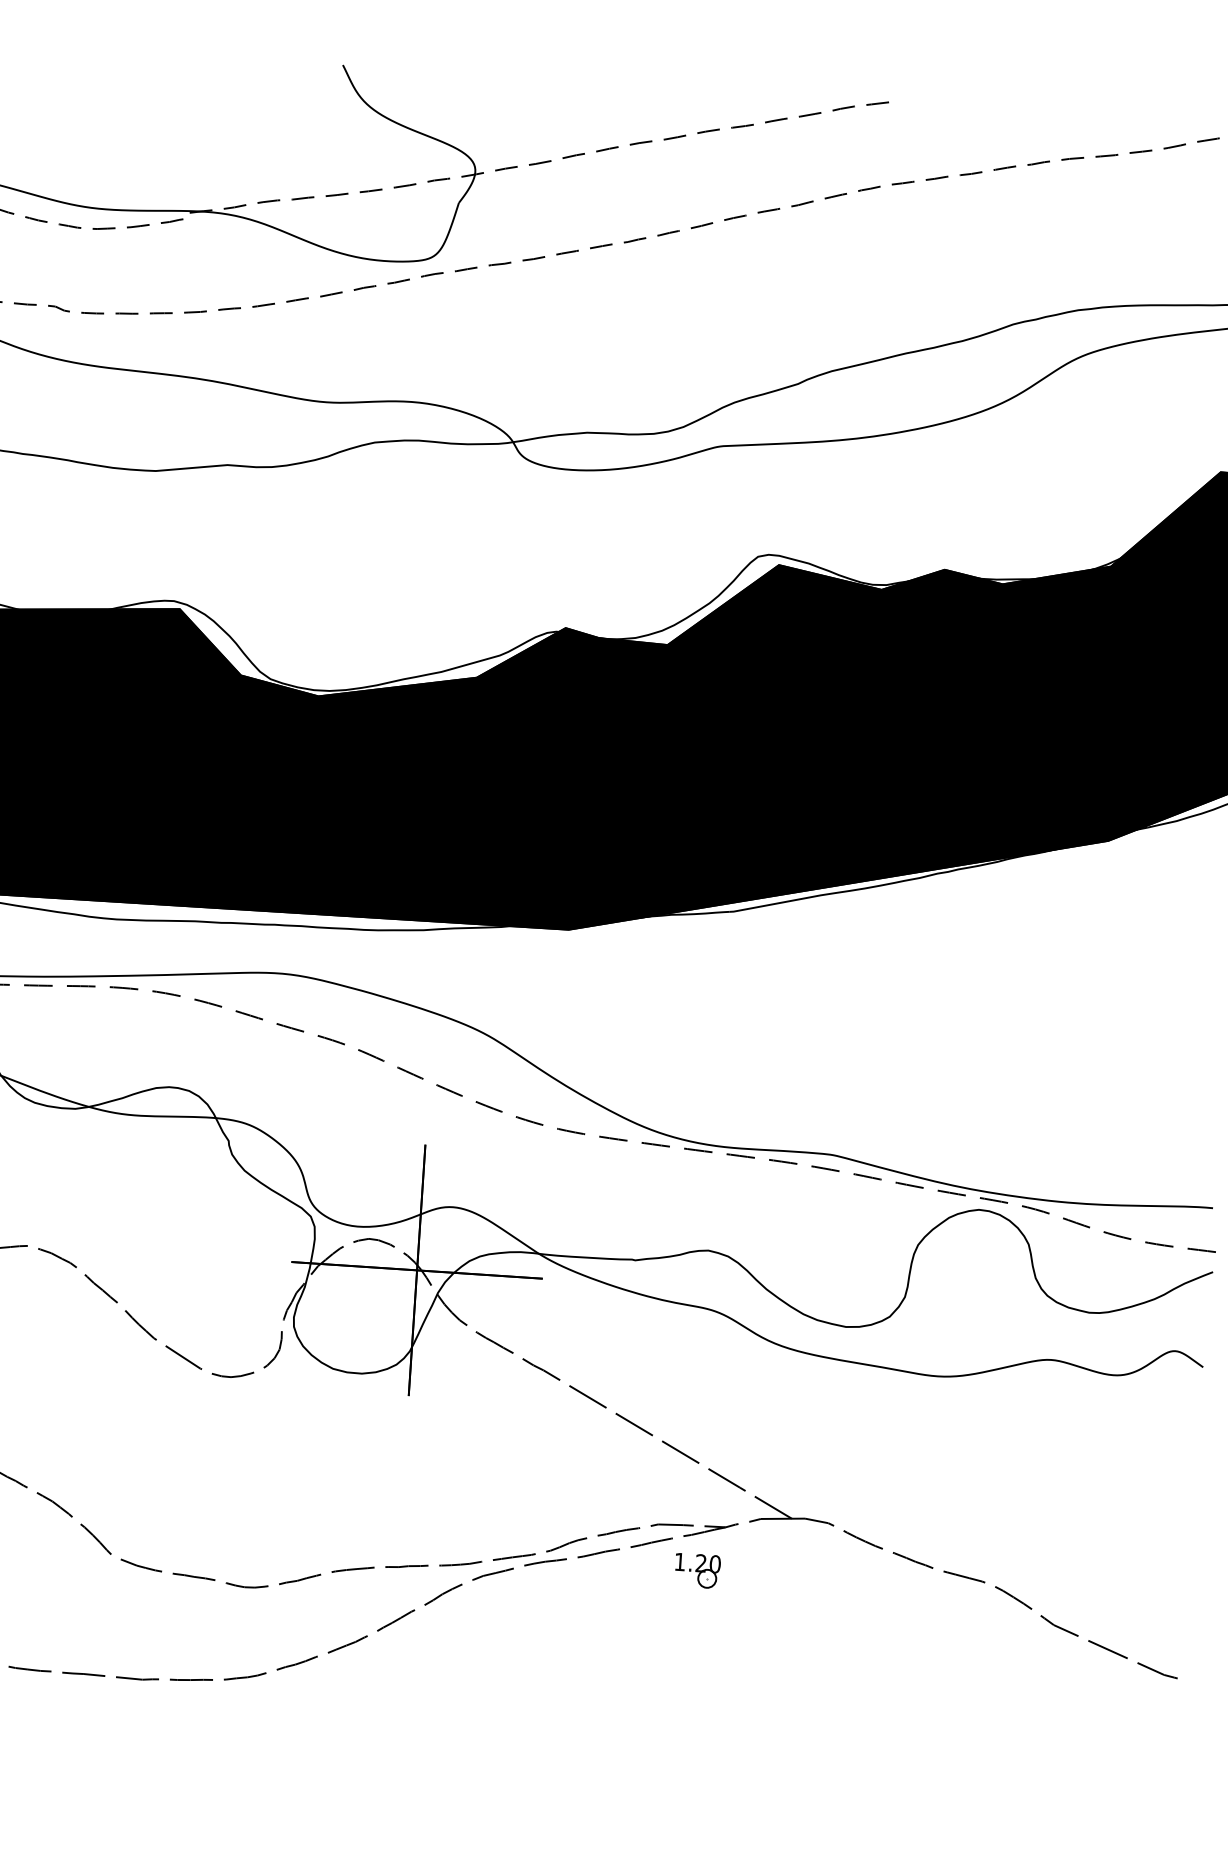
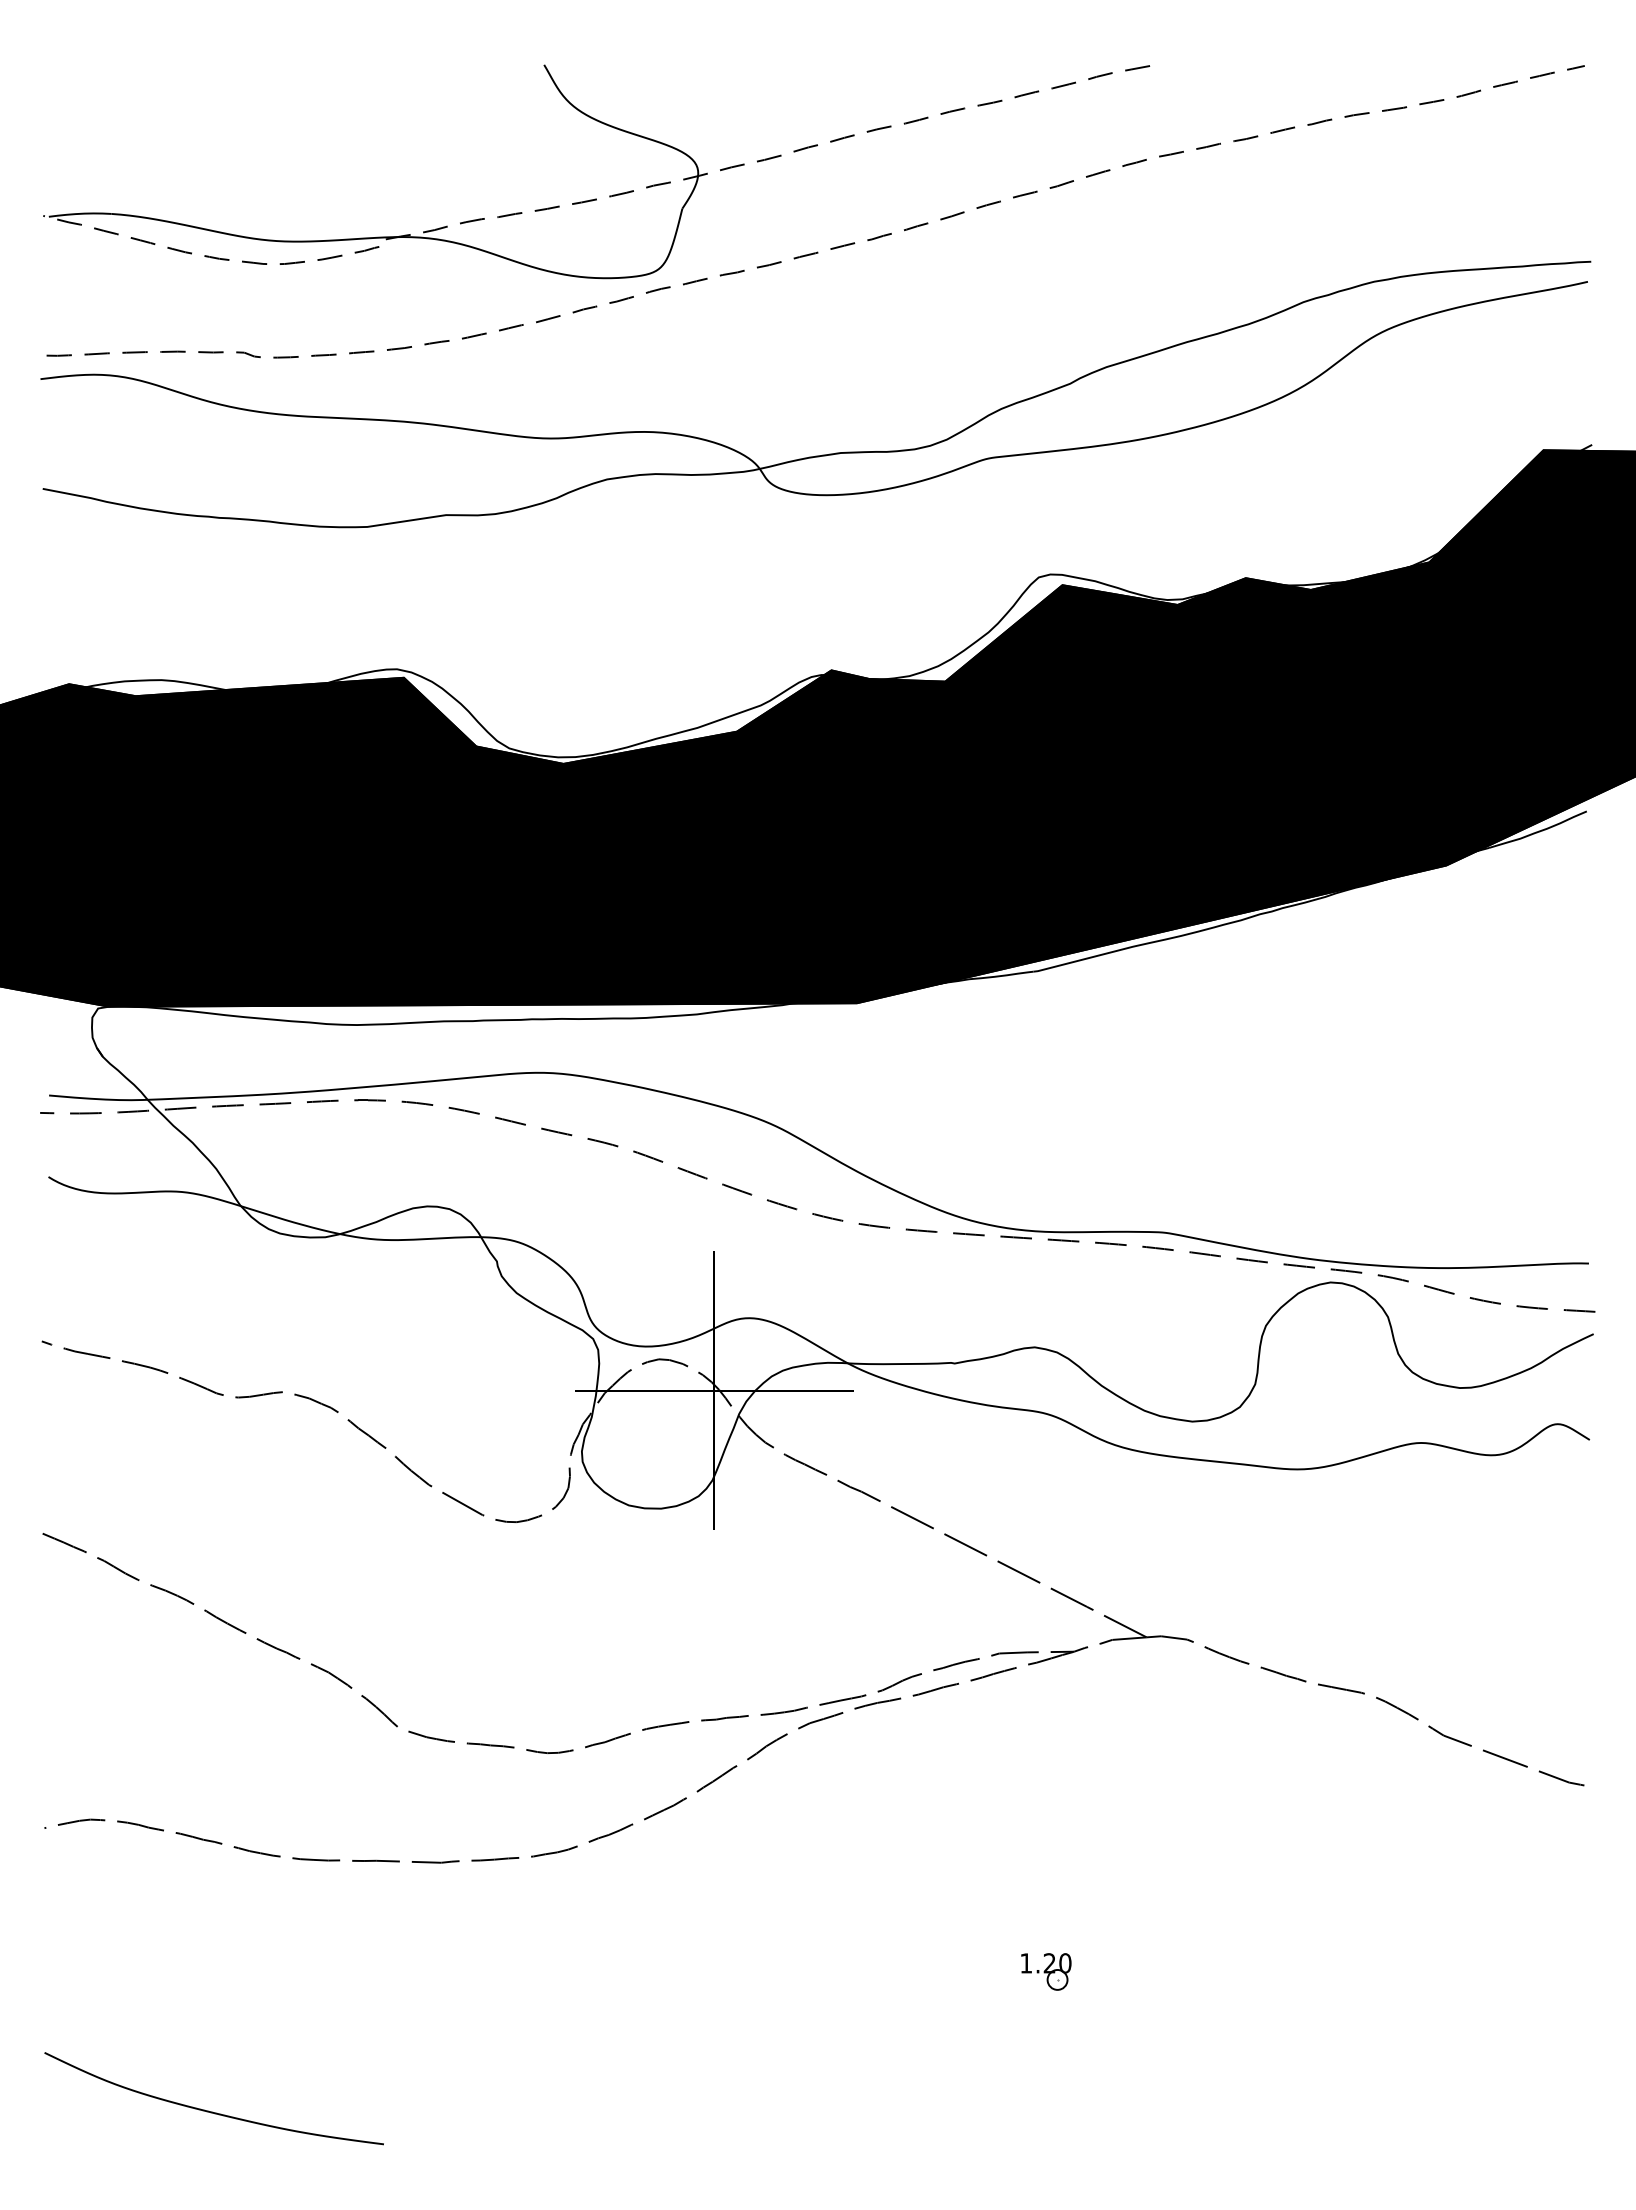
part: (697, 1570) -> (1046, 1971), moved

